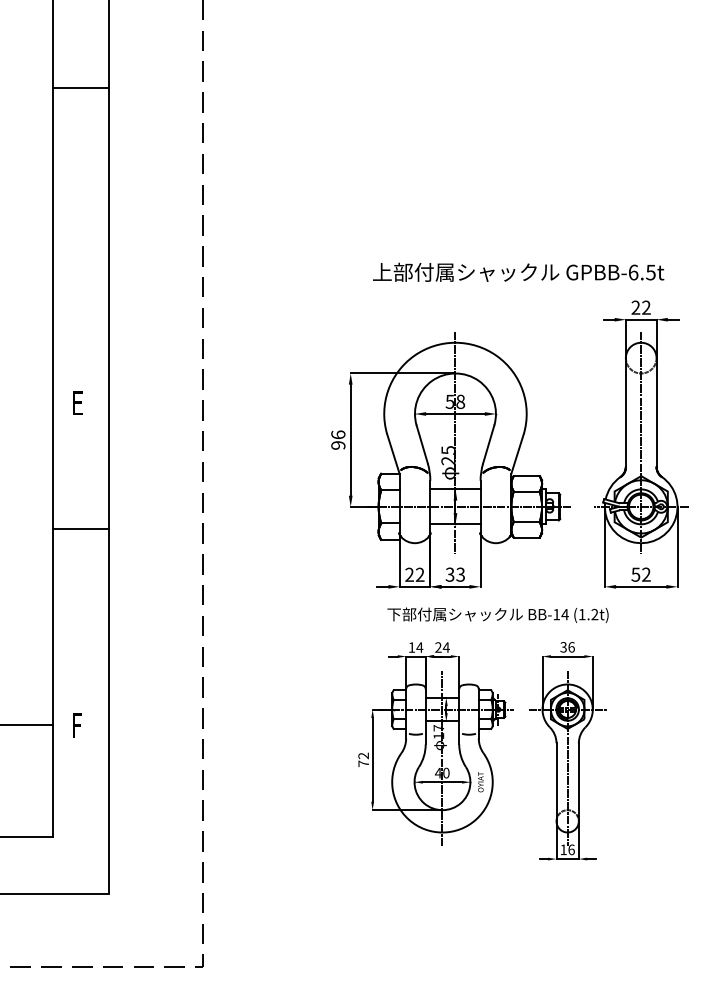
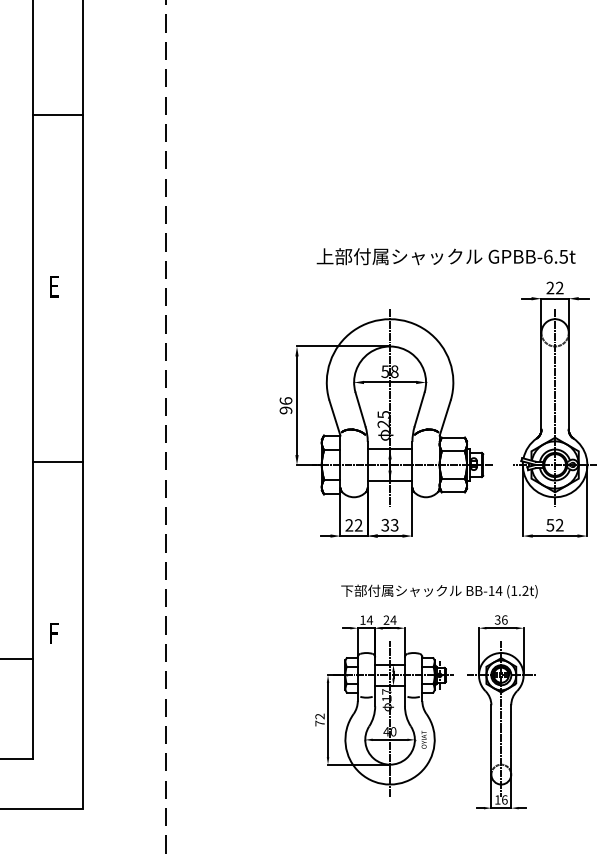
line: (81, 88) -> (57, 115), moved
text: (77, 402) -> (54, 286), moved
line: (81, 529) -> (57, 462), moved
text: (77, 725) -> (54, 633), moved
part: (483, 733) -> (426, 696), moved

